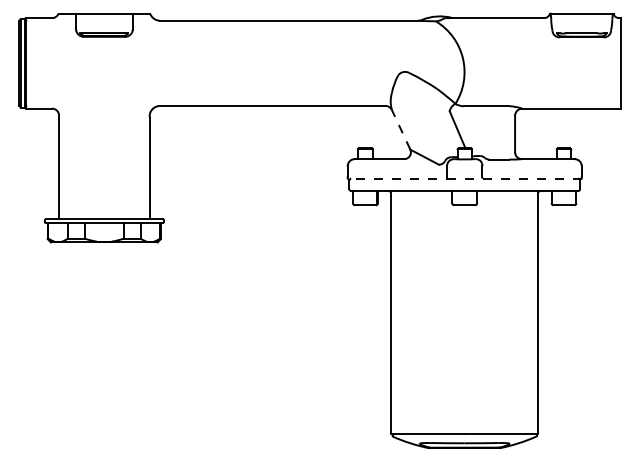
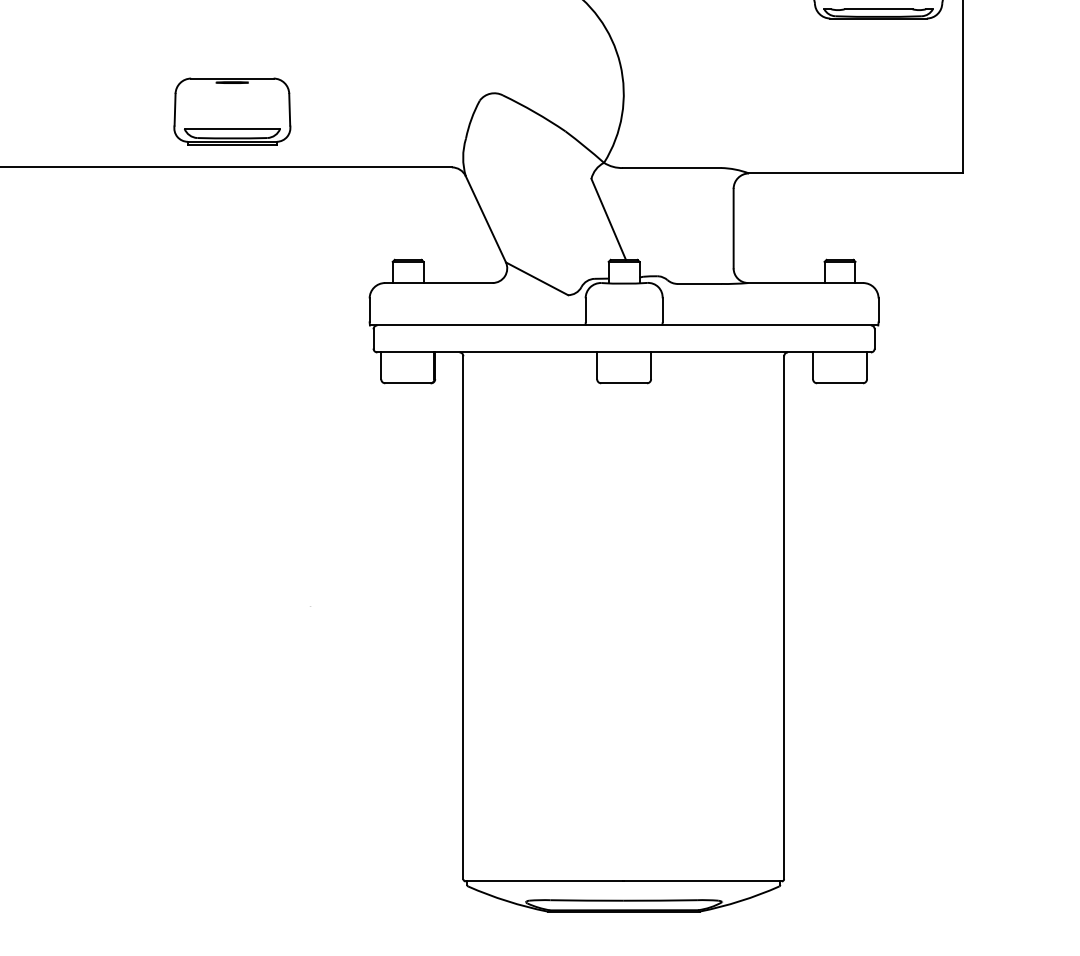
part: (284, 80) -> (232, 112), added
line: (401, 129) -> (486, 218), dashed -> solid
line: (464, 178) -> (623, 325), dashed -> solid

